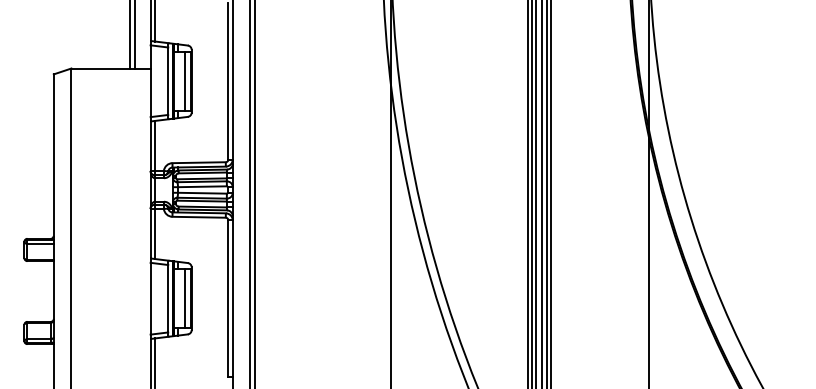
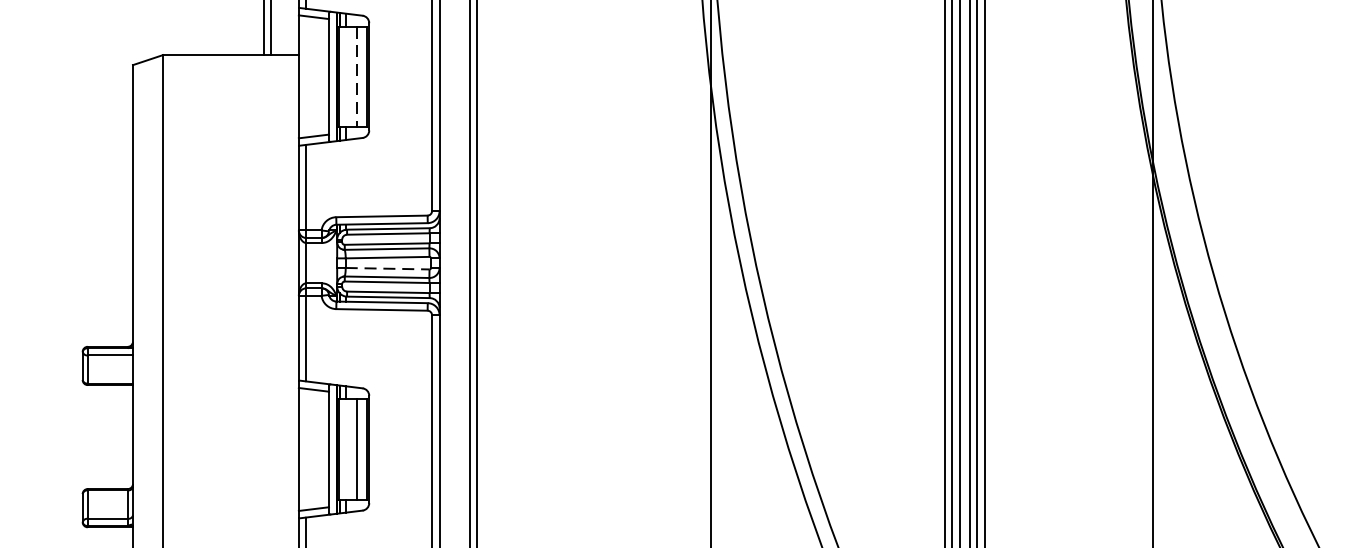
line: (184, 81) -> (356, 77), solid -> dashed
line: (202, 193) -> (387, 269), solid -> dashed

